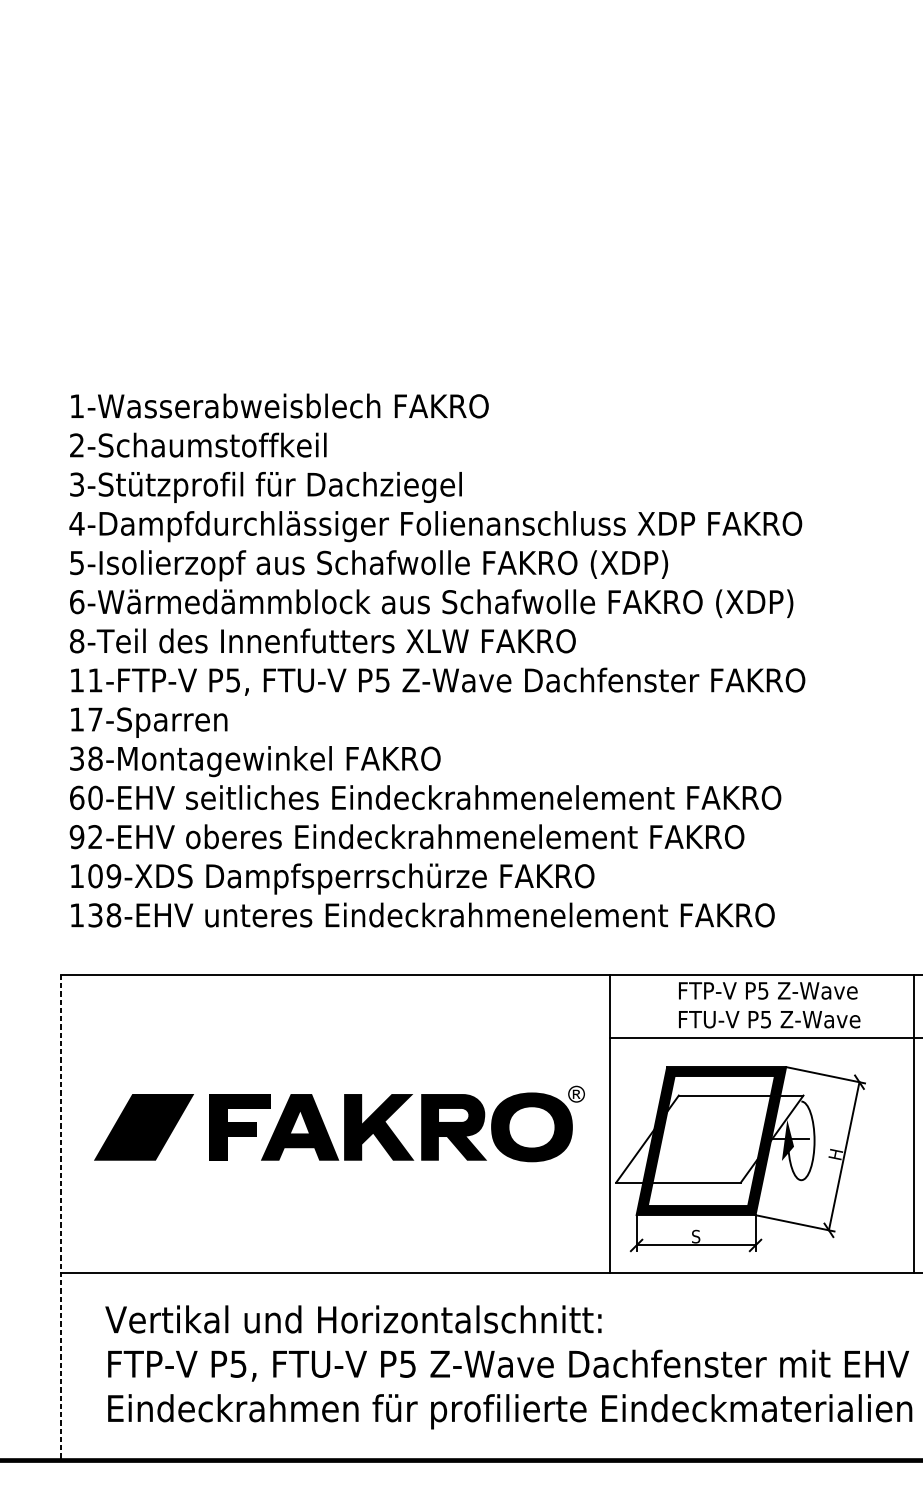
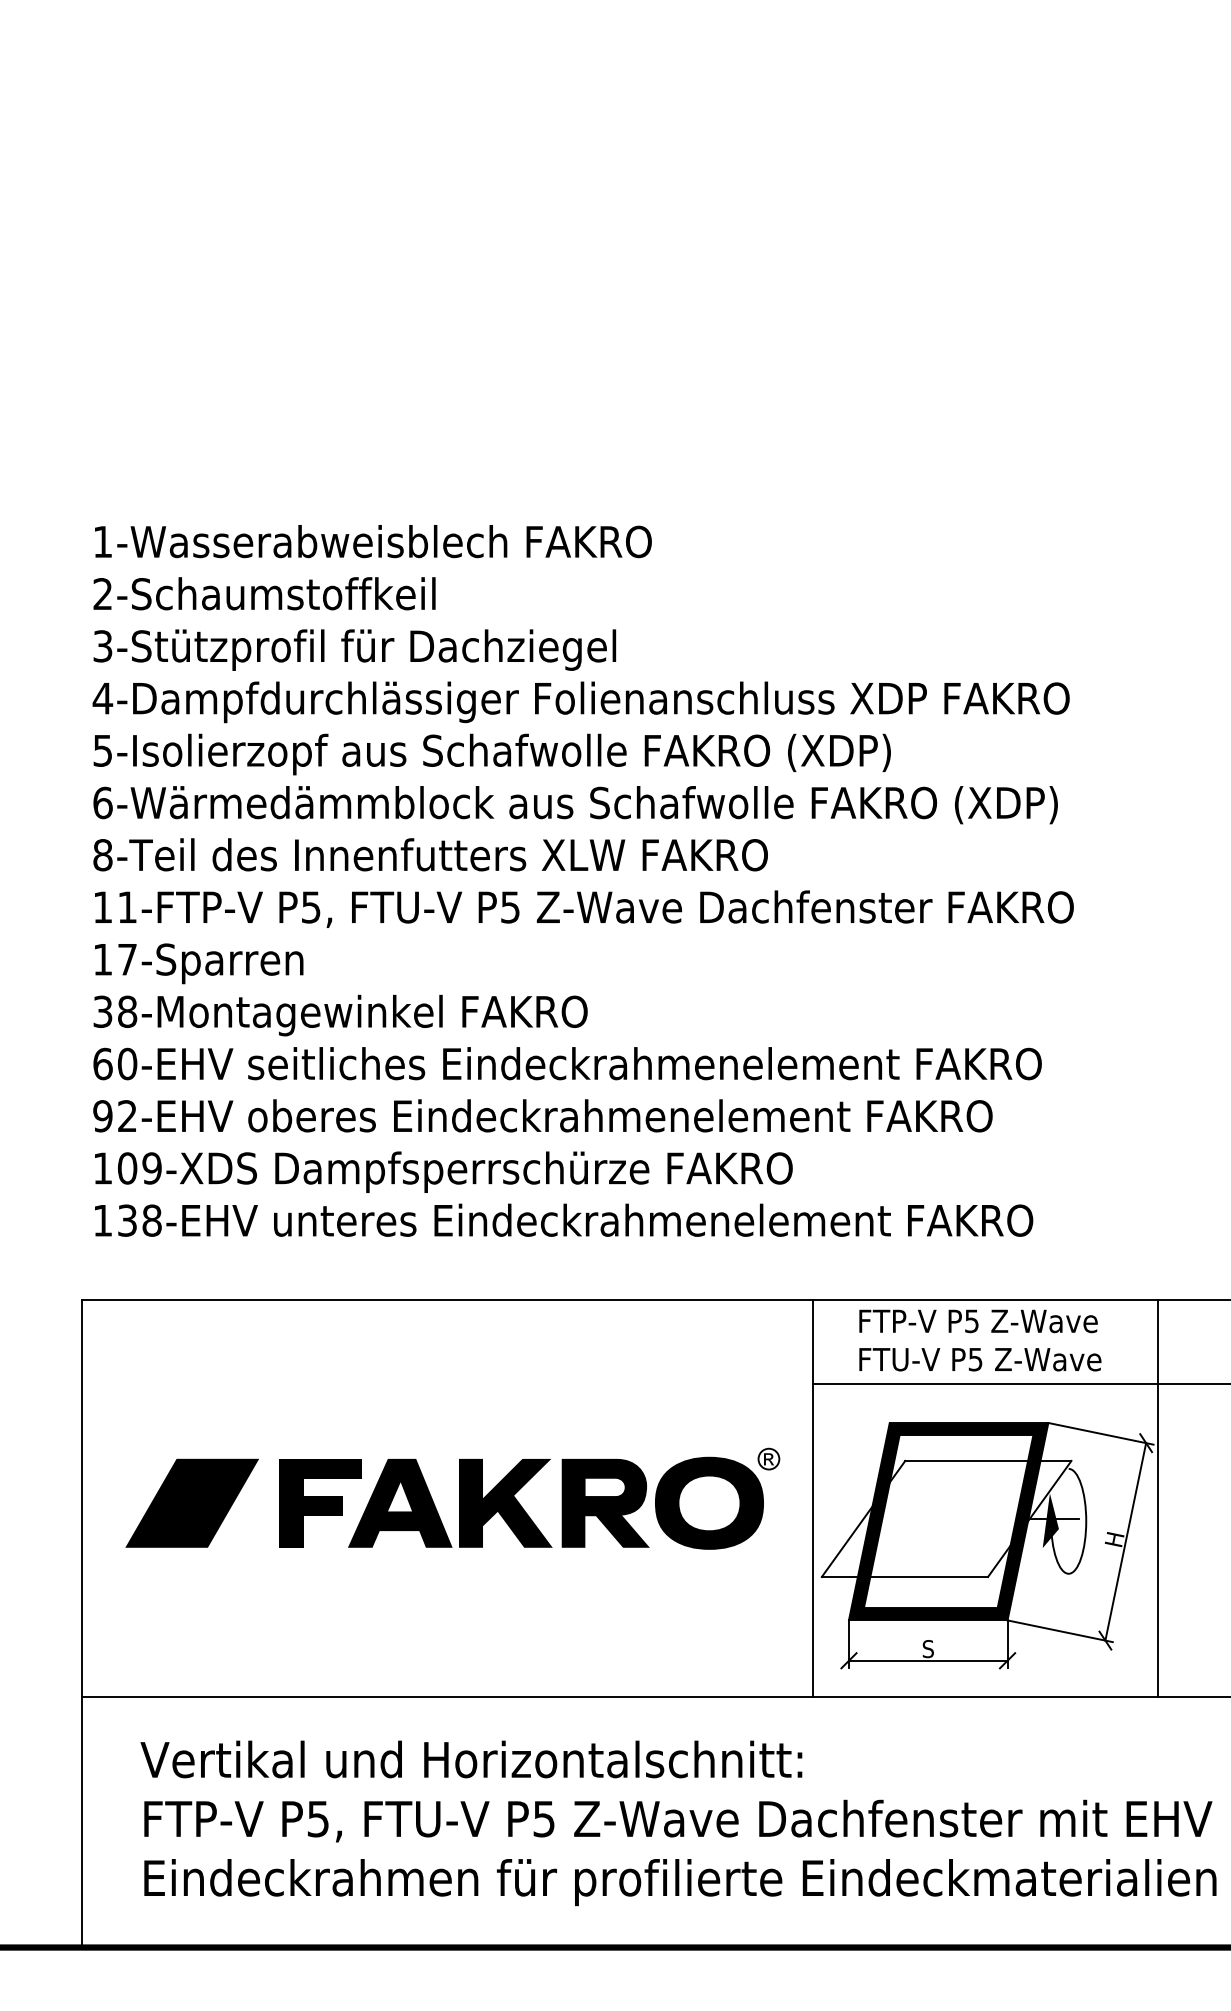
text: (769, 1005) -> (980, 1340), moved
line: (913, 1123) -> (1157, 1498), moved
line: (61, 1217) -> (82, 1623), dashed -> solid

